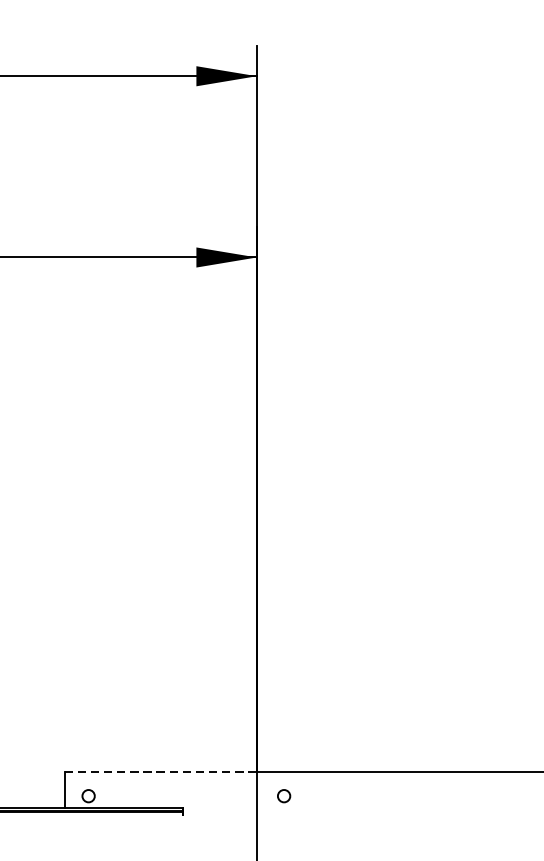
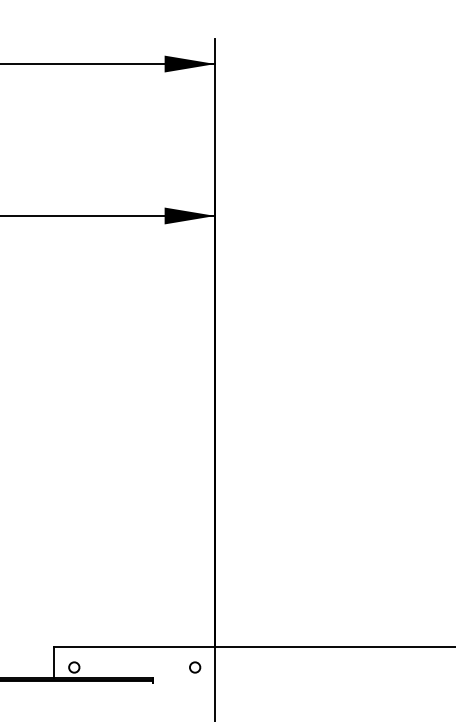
line: (160, 772) -> (134, 647), dashed -> solid
circle: (284, 796) -> (195, 667), moved

